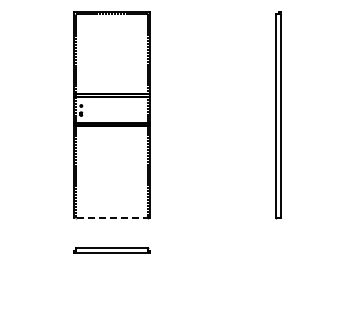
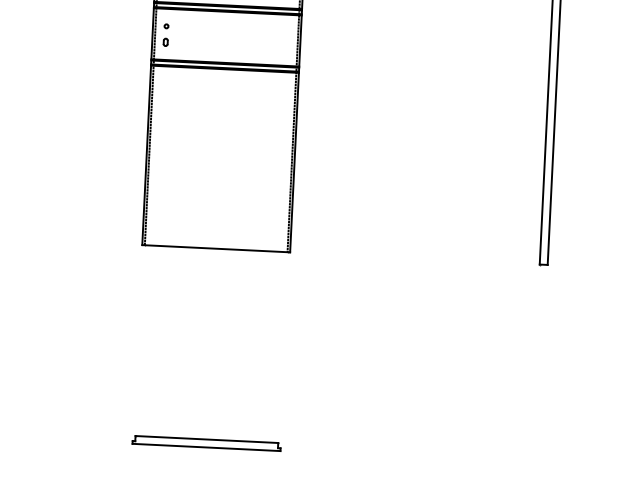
line: (112, 217) -> (217, 248), dashed -> solid
part: (111, 250) -> (205, 443), moved

